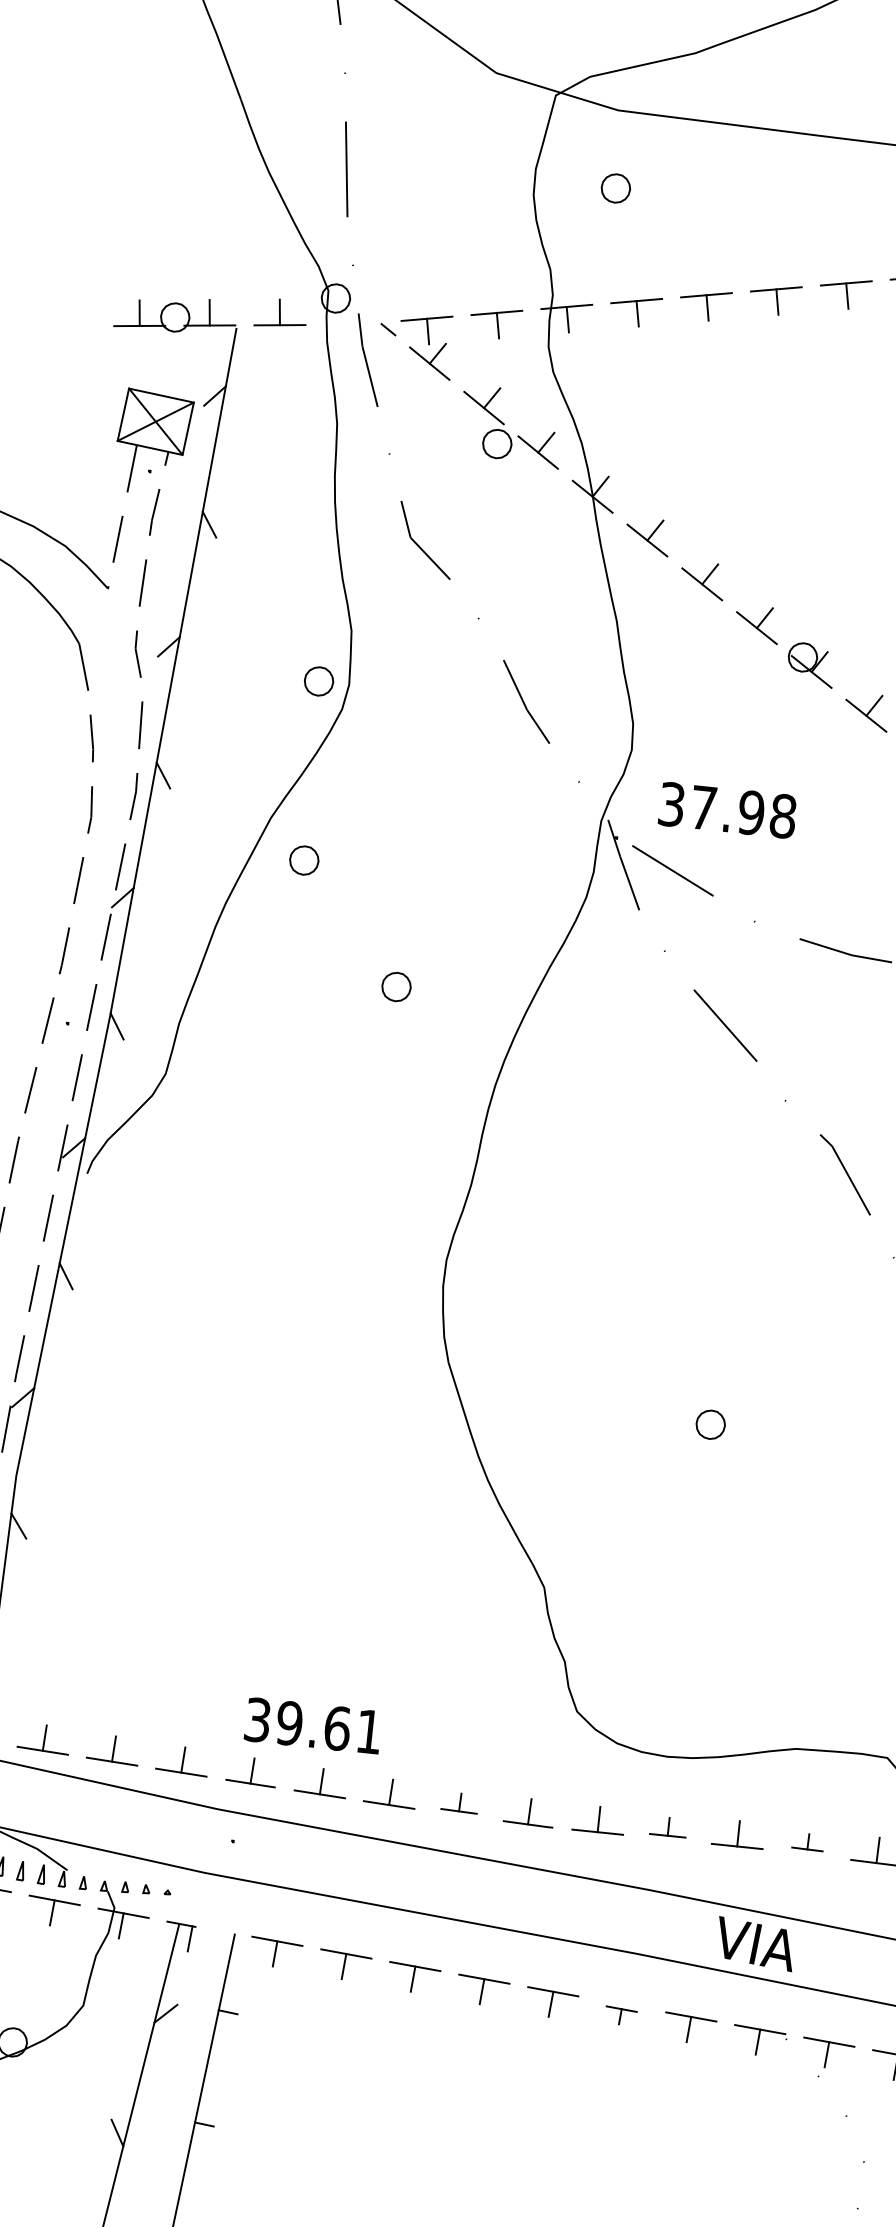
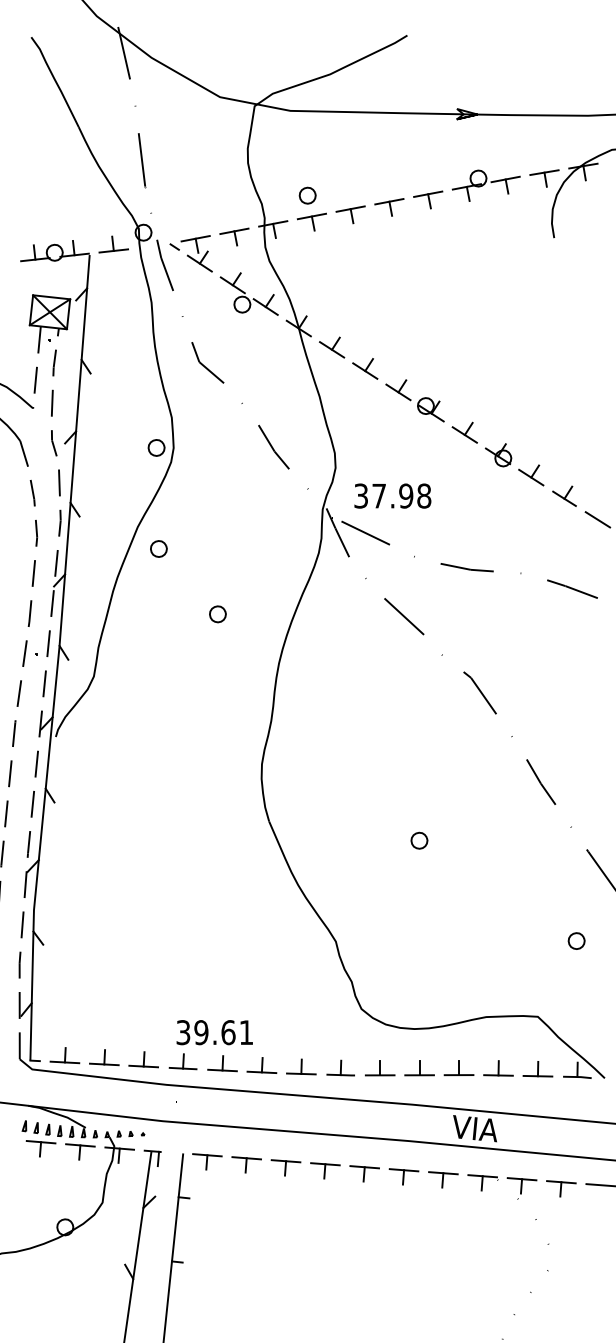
part: (615, 188) -> (307, 195), moved
part: (460, 1801) -> (301, 1066), size x1.43
part: (668, 1827) -> (419, 1068), size x1.43
part: (808, 1842) -> (498, 1068), size x1.67
part: (620, 2015) -> (403, 1176), size x1.67

